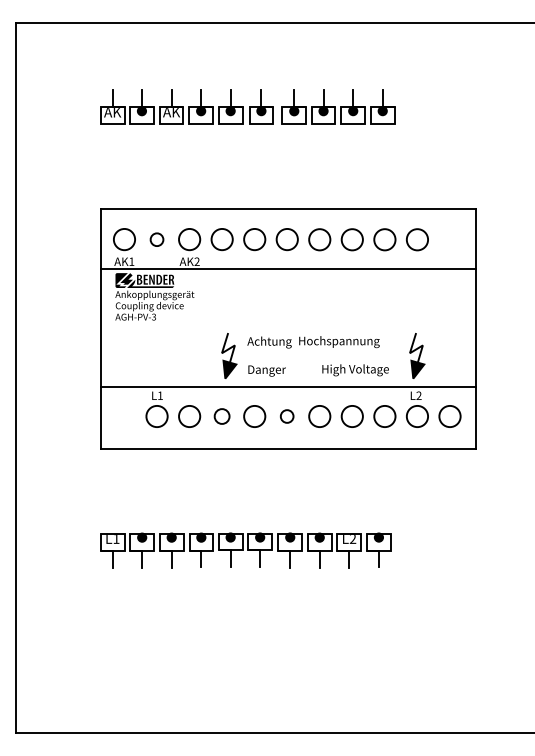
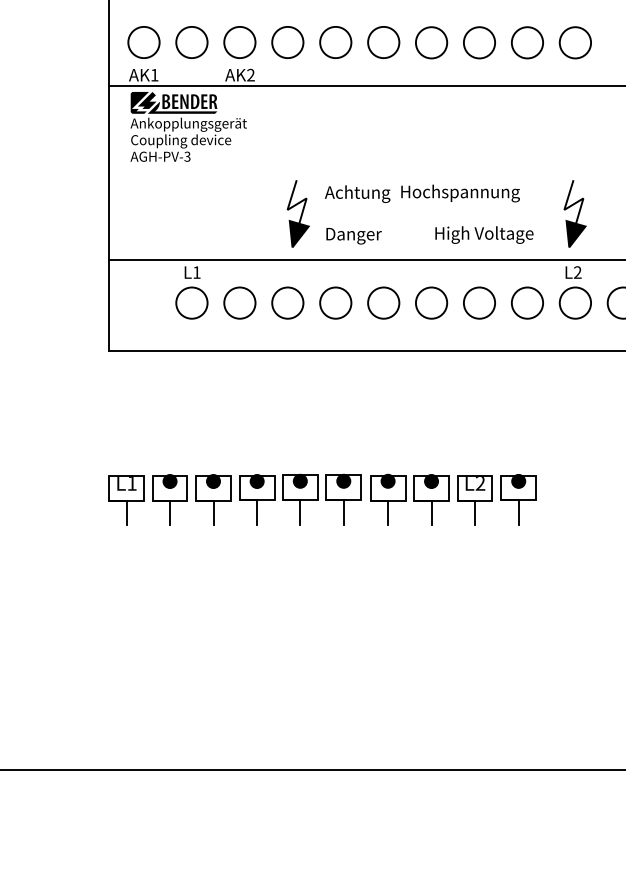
part: (156, 239) -> (191, 42), size x1.67
part: (221, 416) -> (286, 303), size x1.43
part: (286, 416) -> (382, 303), size x1.67

